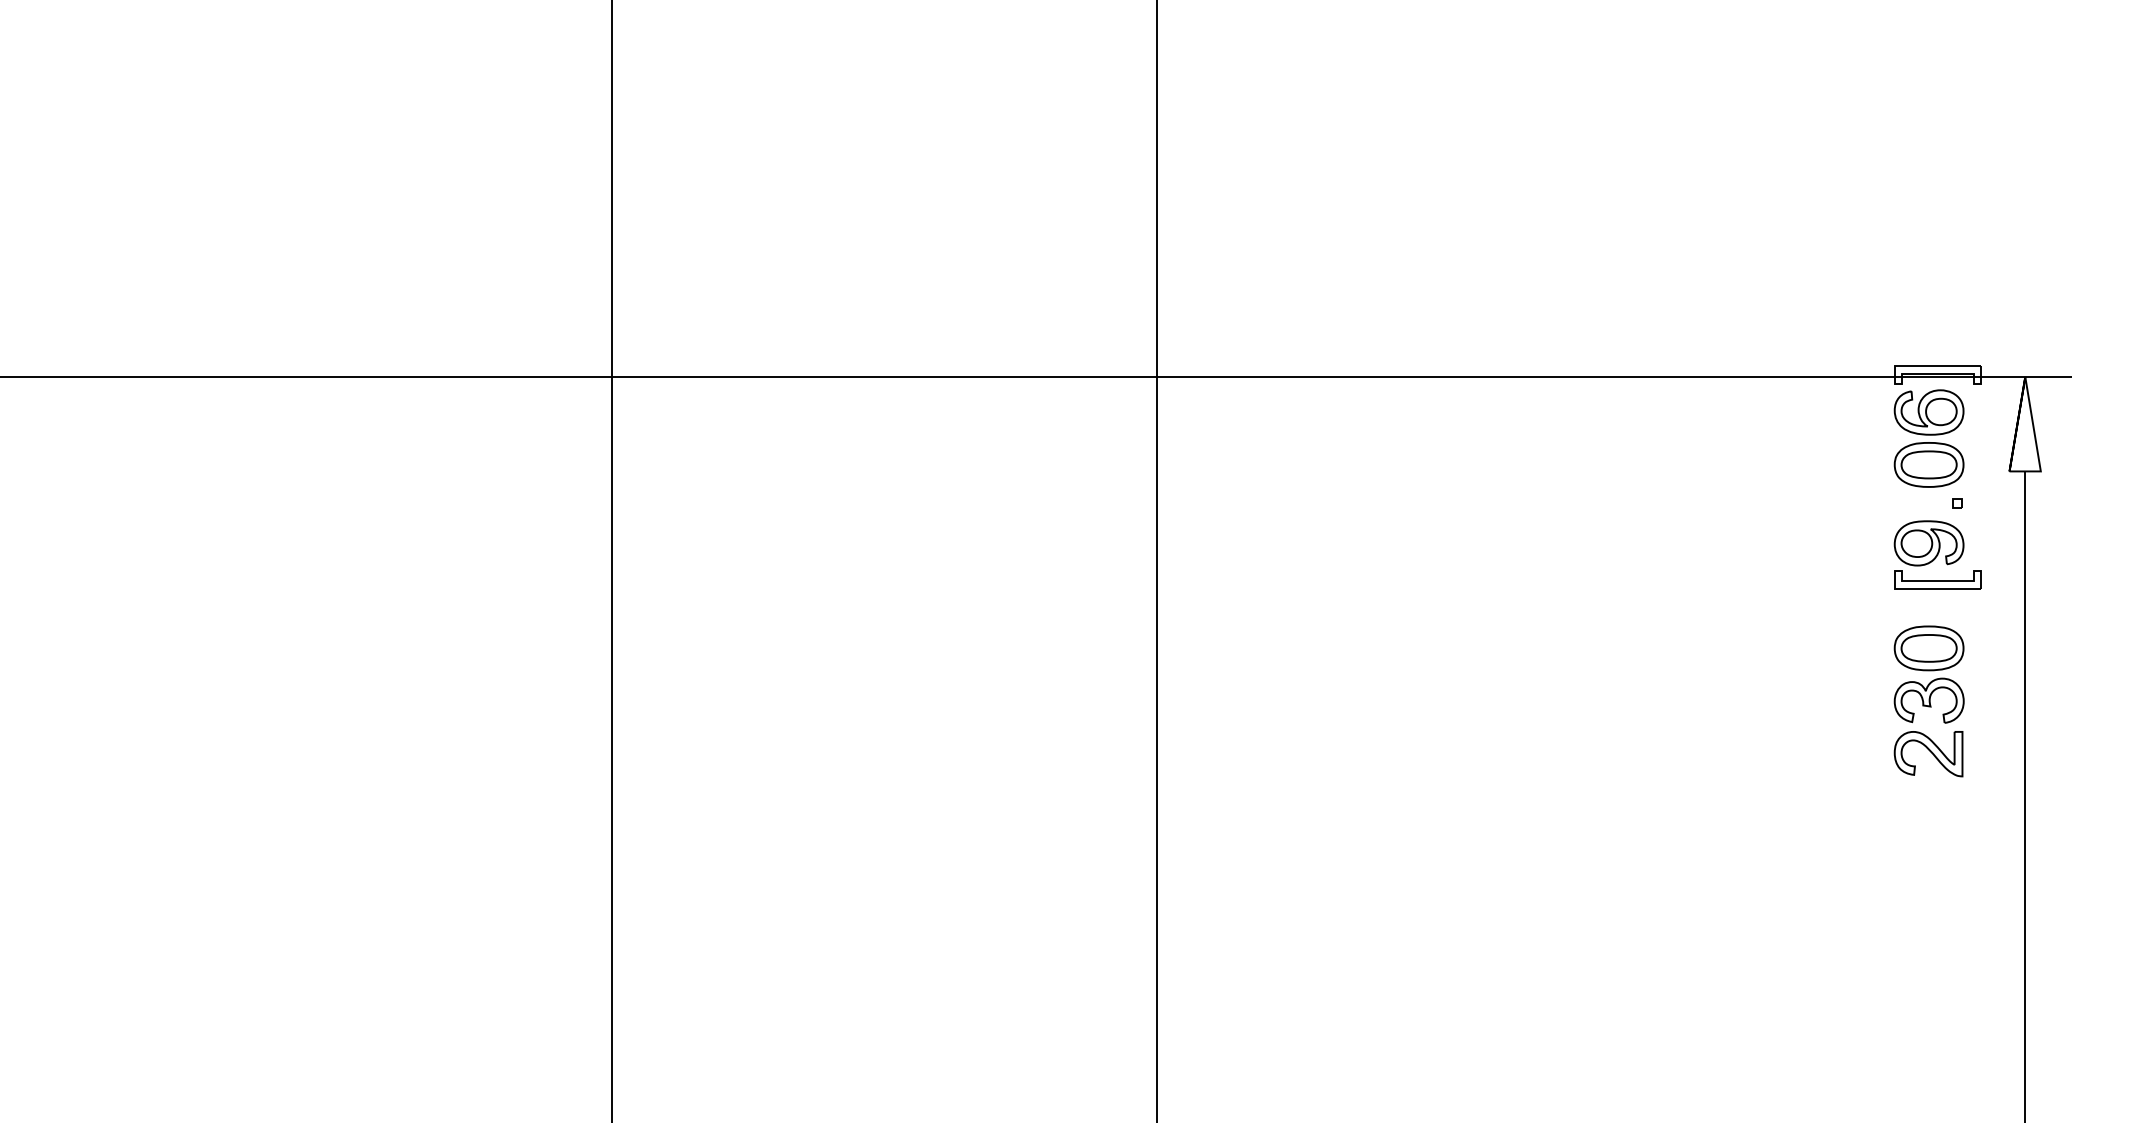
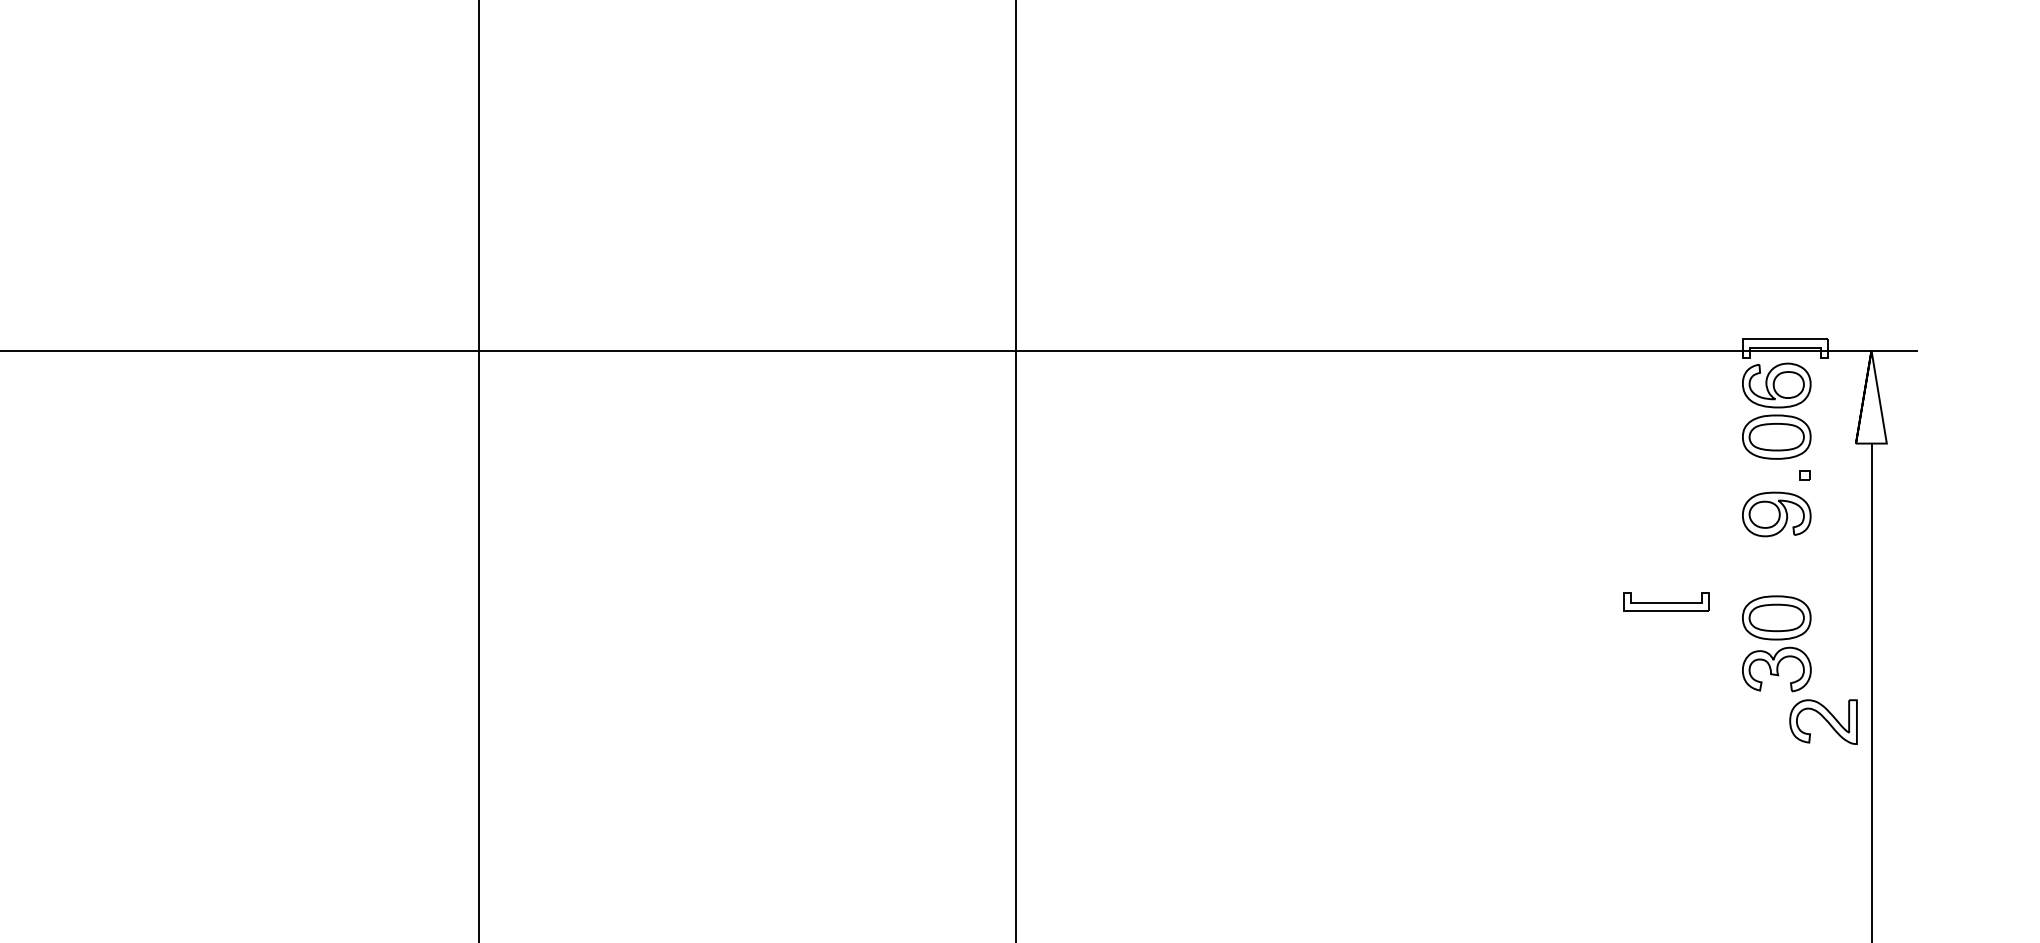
part: (1937, 579) -> (1665, 601), moved
part: (1928, 754) -> (1823, 722), moved

